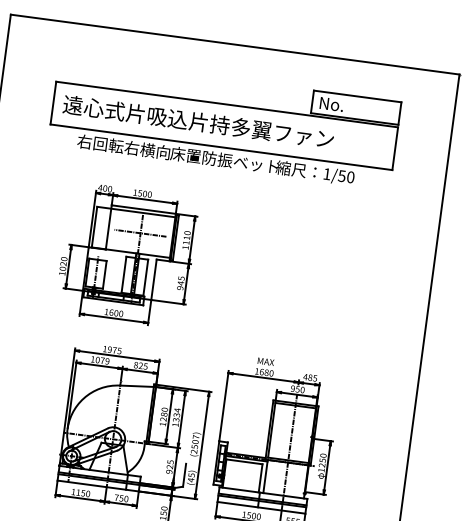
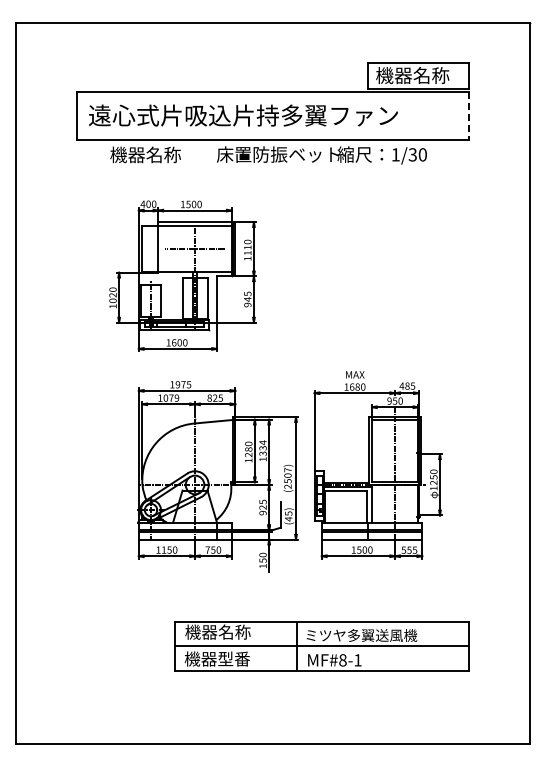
text: (350, 106) -> (412, 75), No. -> 機器名称
text: (123, 146) -> (162, 154), 右回転右横向 -> 機器名称
line: (395, 149) -> (468, 116), solid -> dashed
text: (341, 175) -> (412, 154), 1/50 -> 1/30

